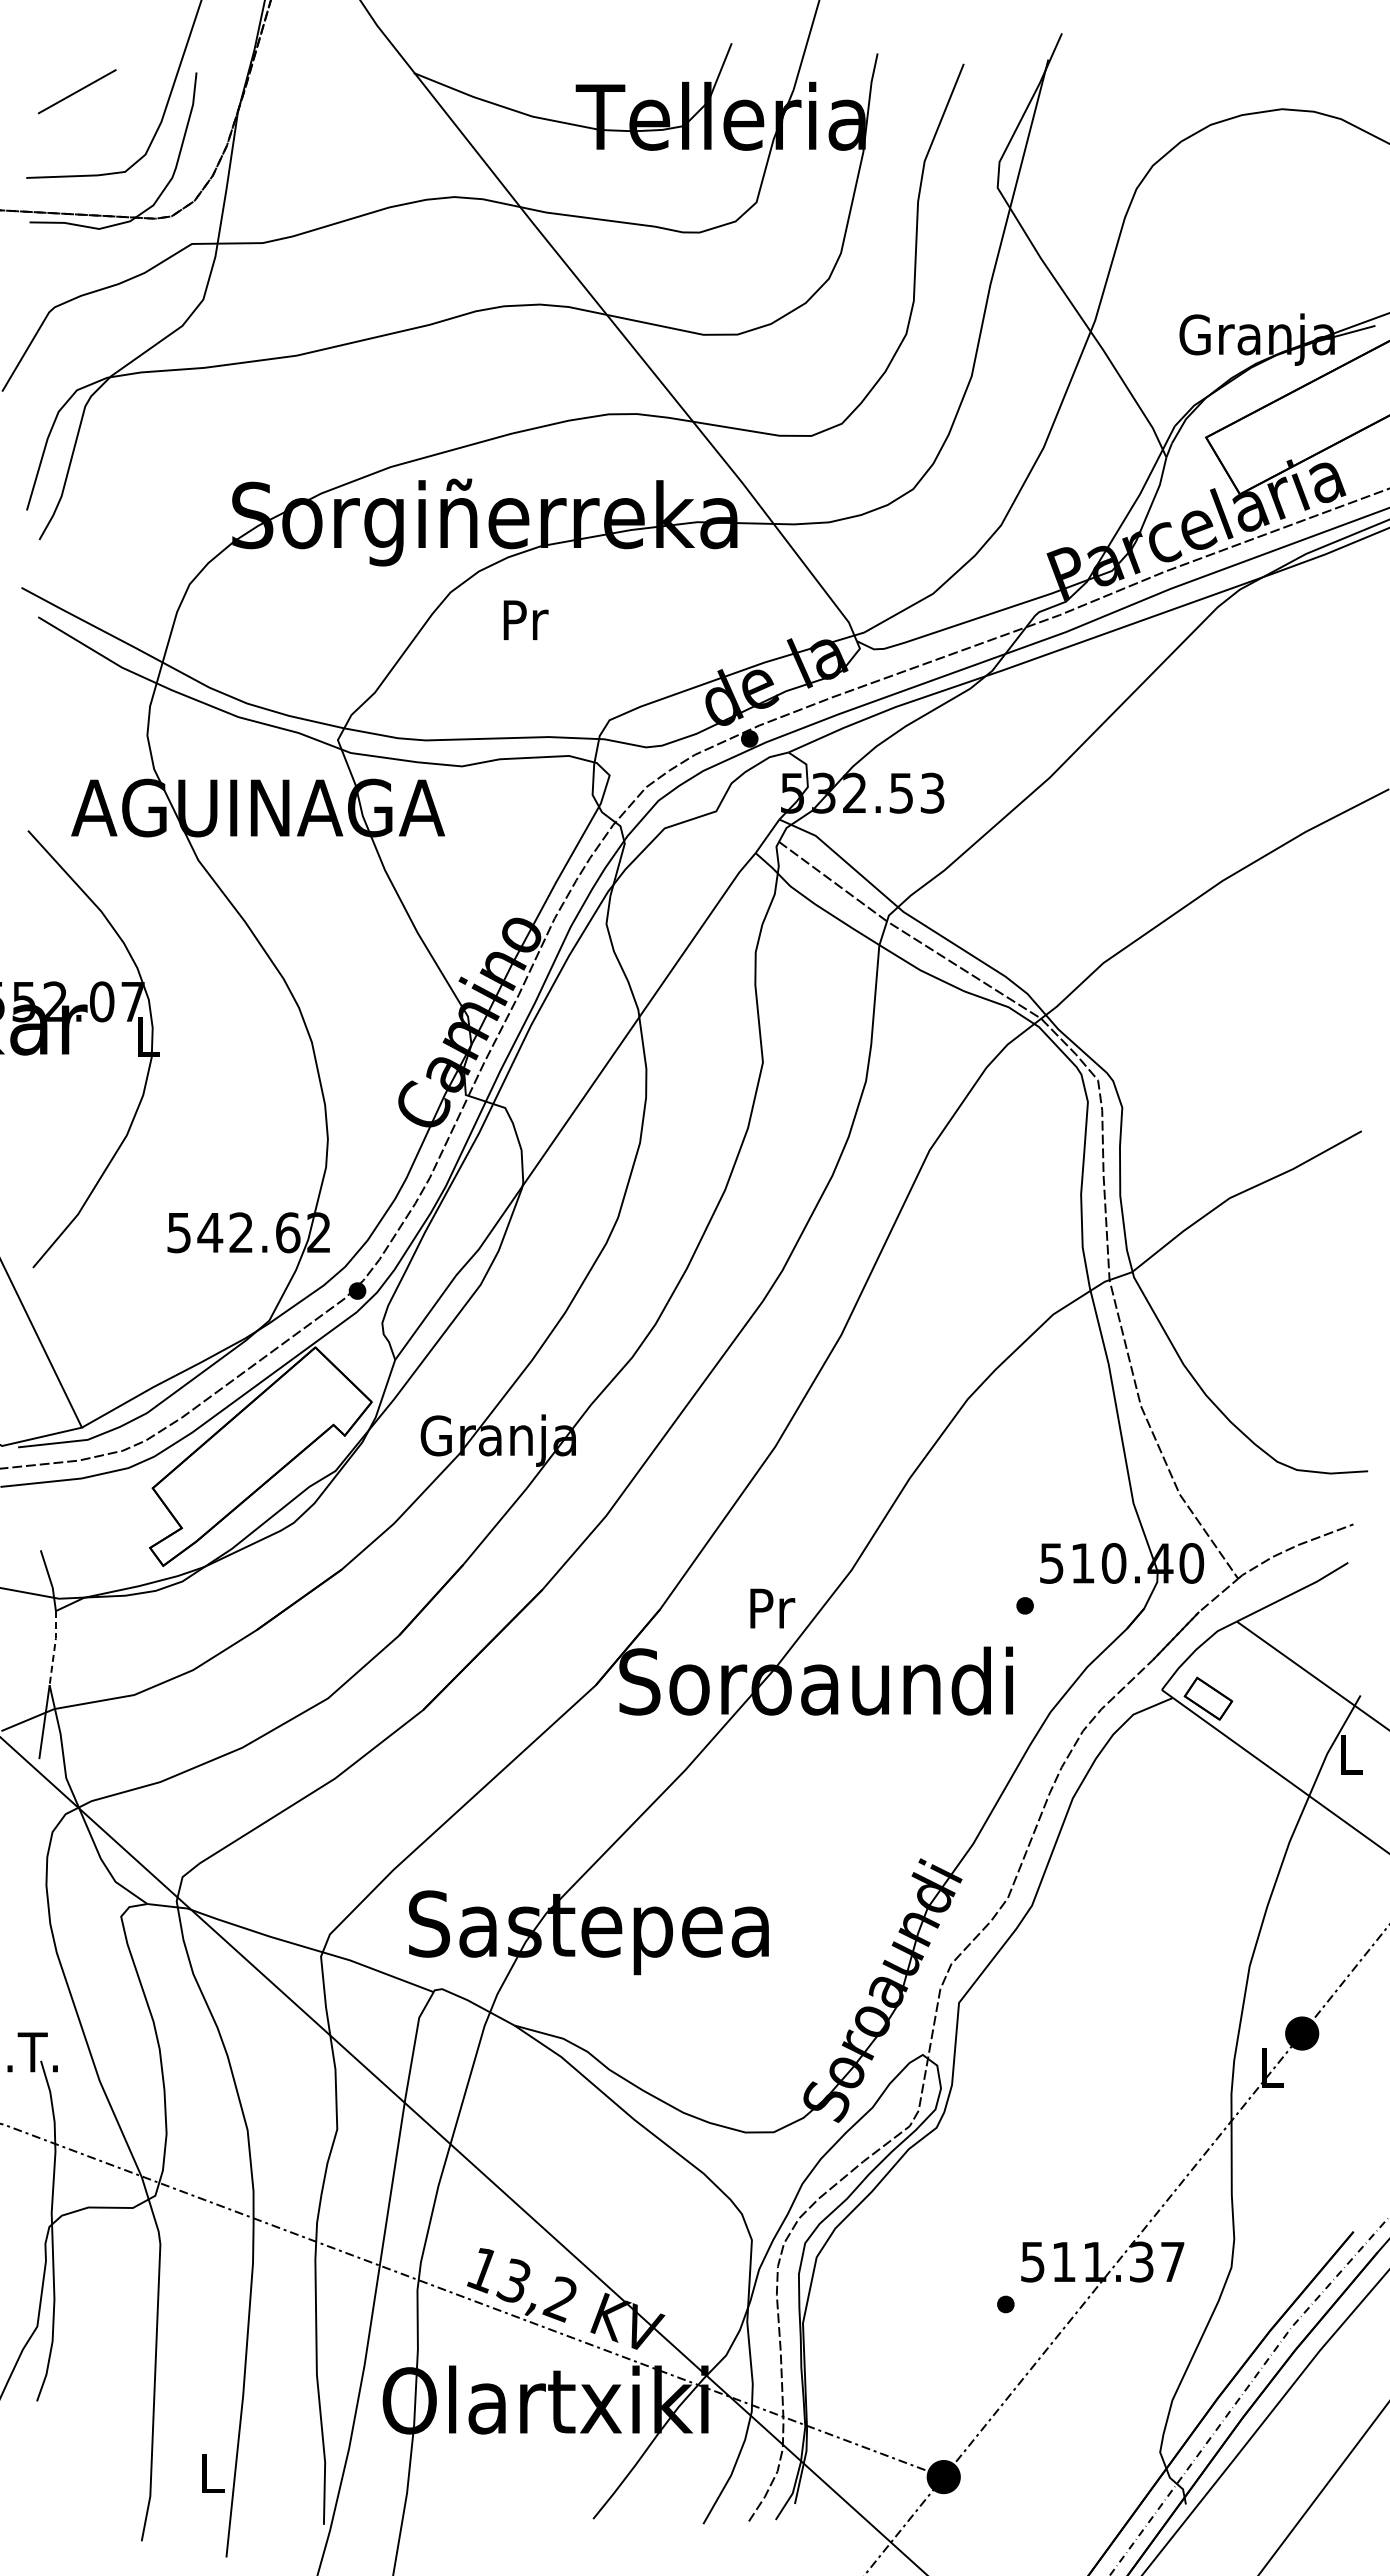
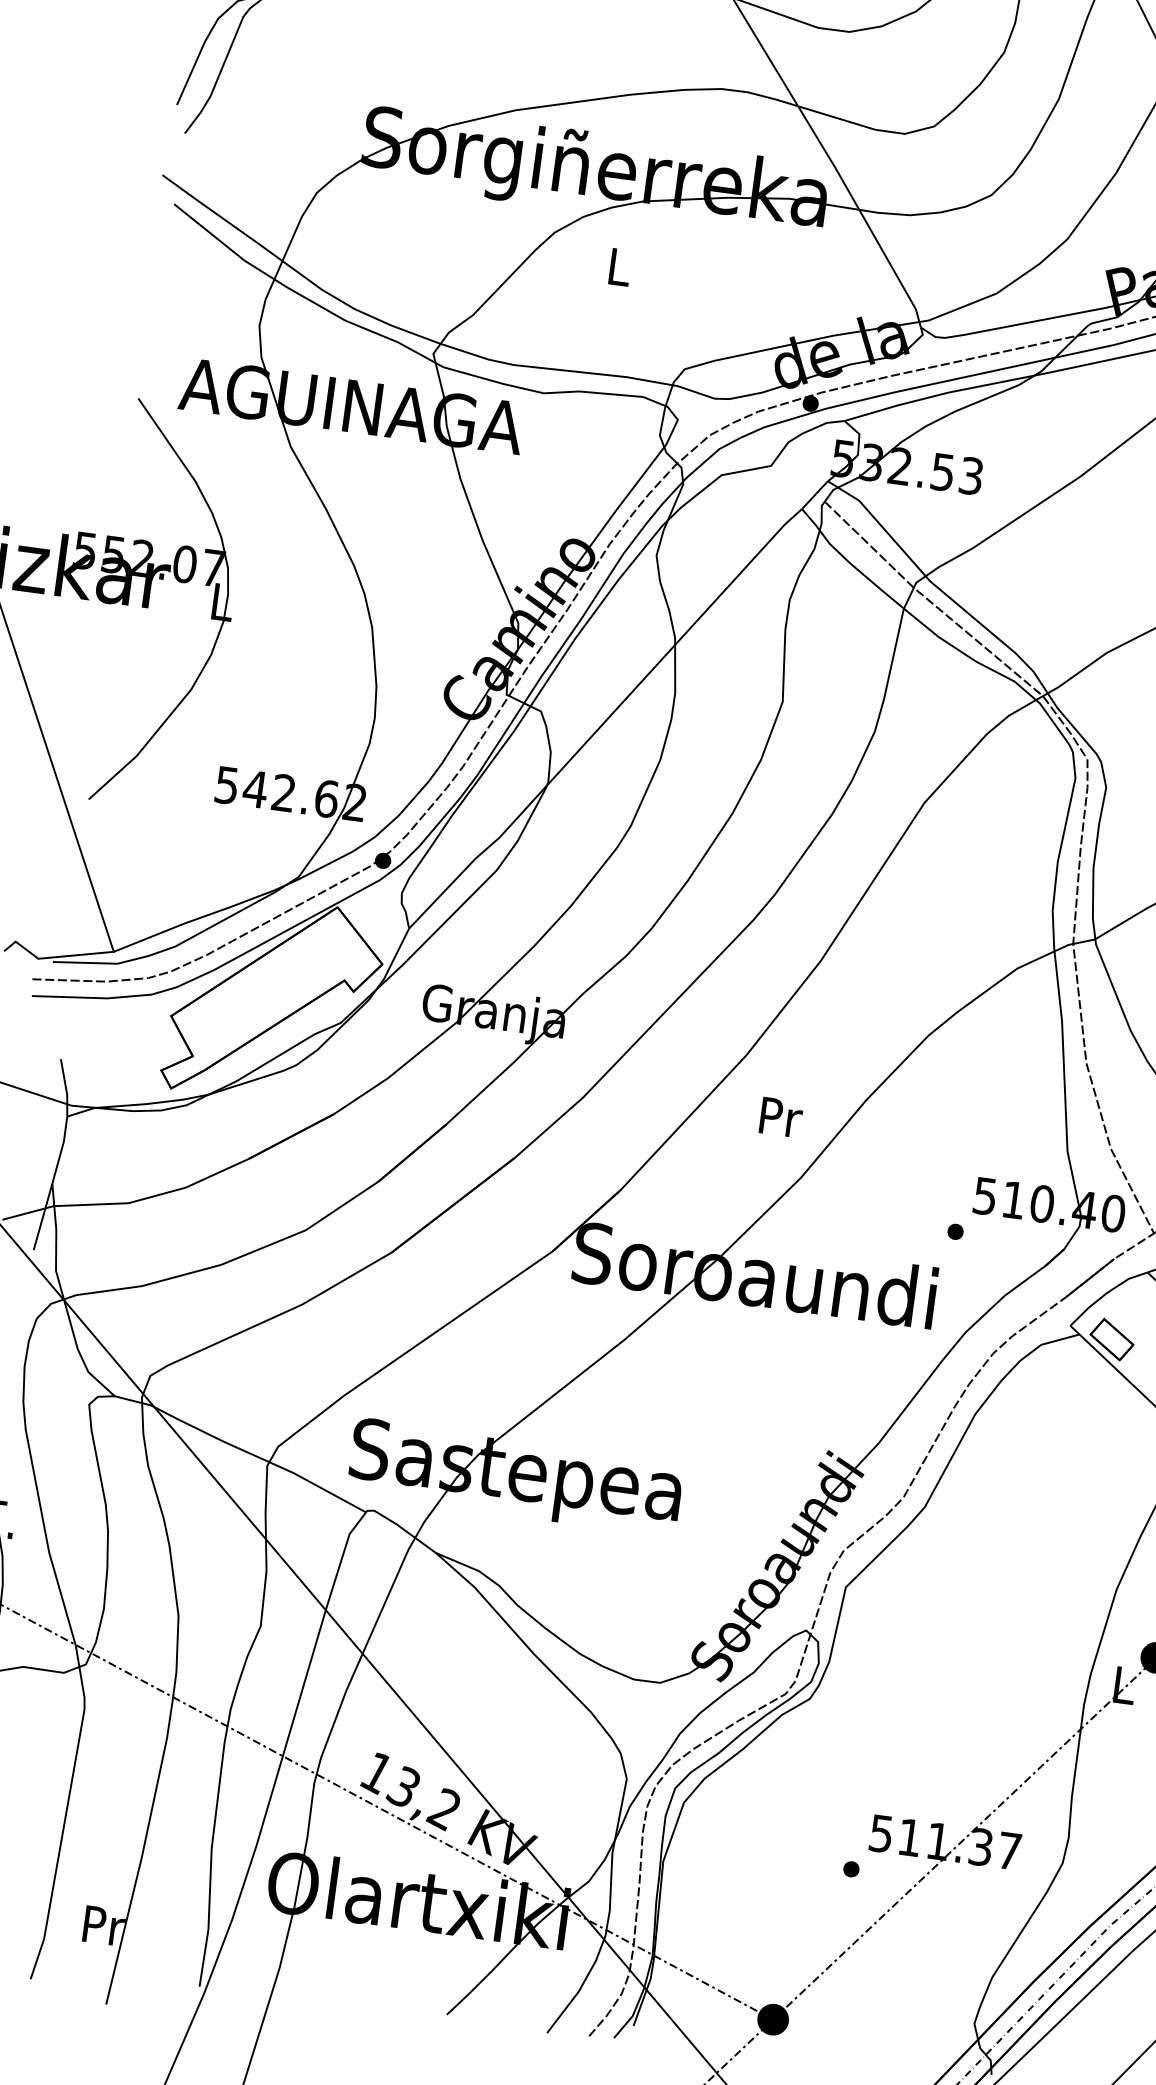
text: (525, 620) -> (619, 267), Pr -> L
text: (772, 1608) -> (781, 1117), moved
line: (54, 1648) -> (61, 1150), dashed -> solid
text: (213, 2473) -> (104, 1926), L -> Pr

